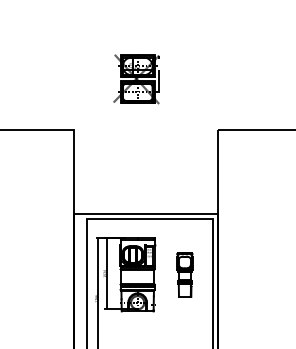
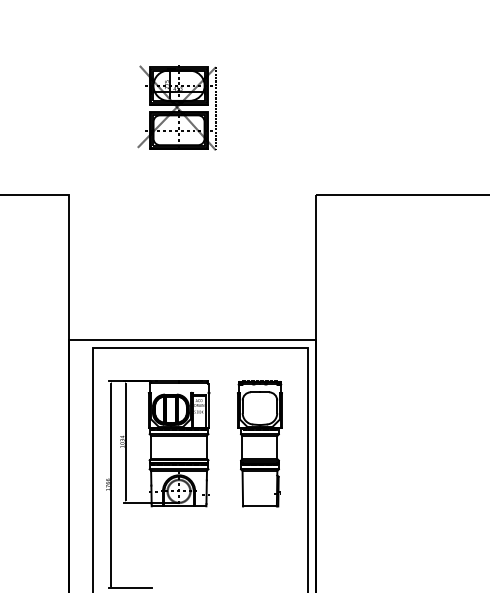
part: (184, 274) -> (259, 442), size x1.67

